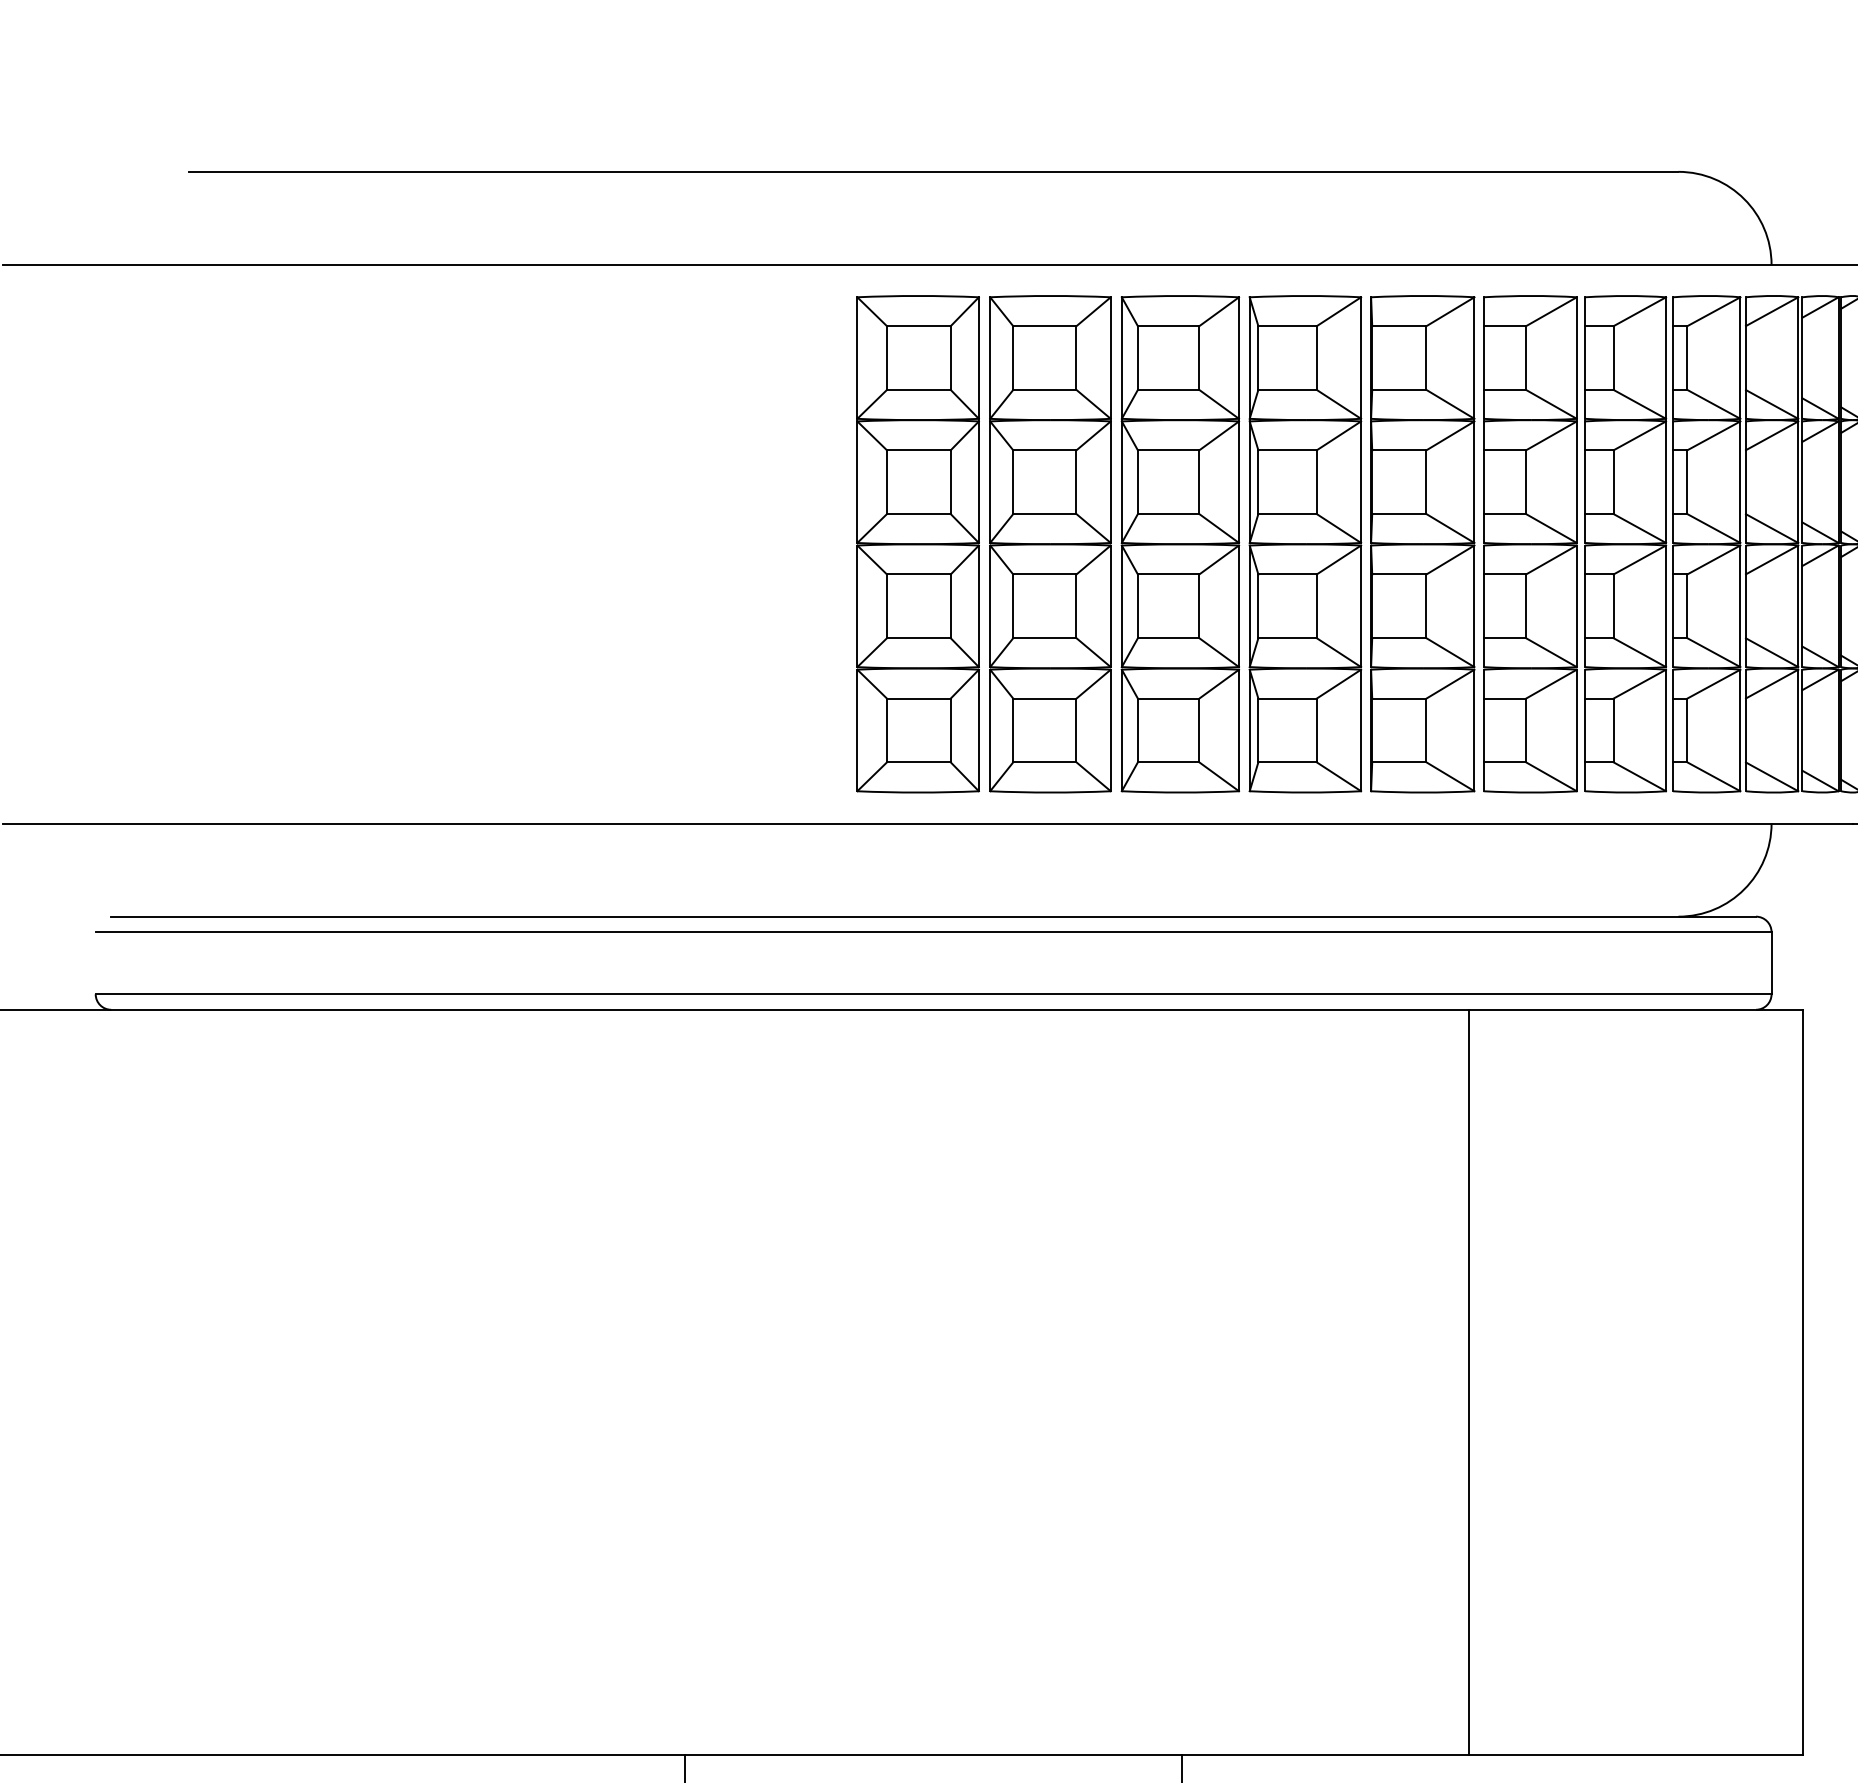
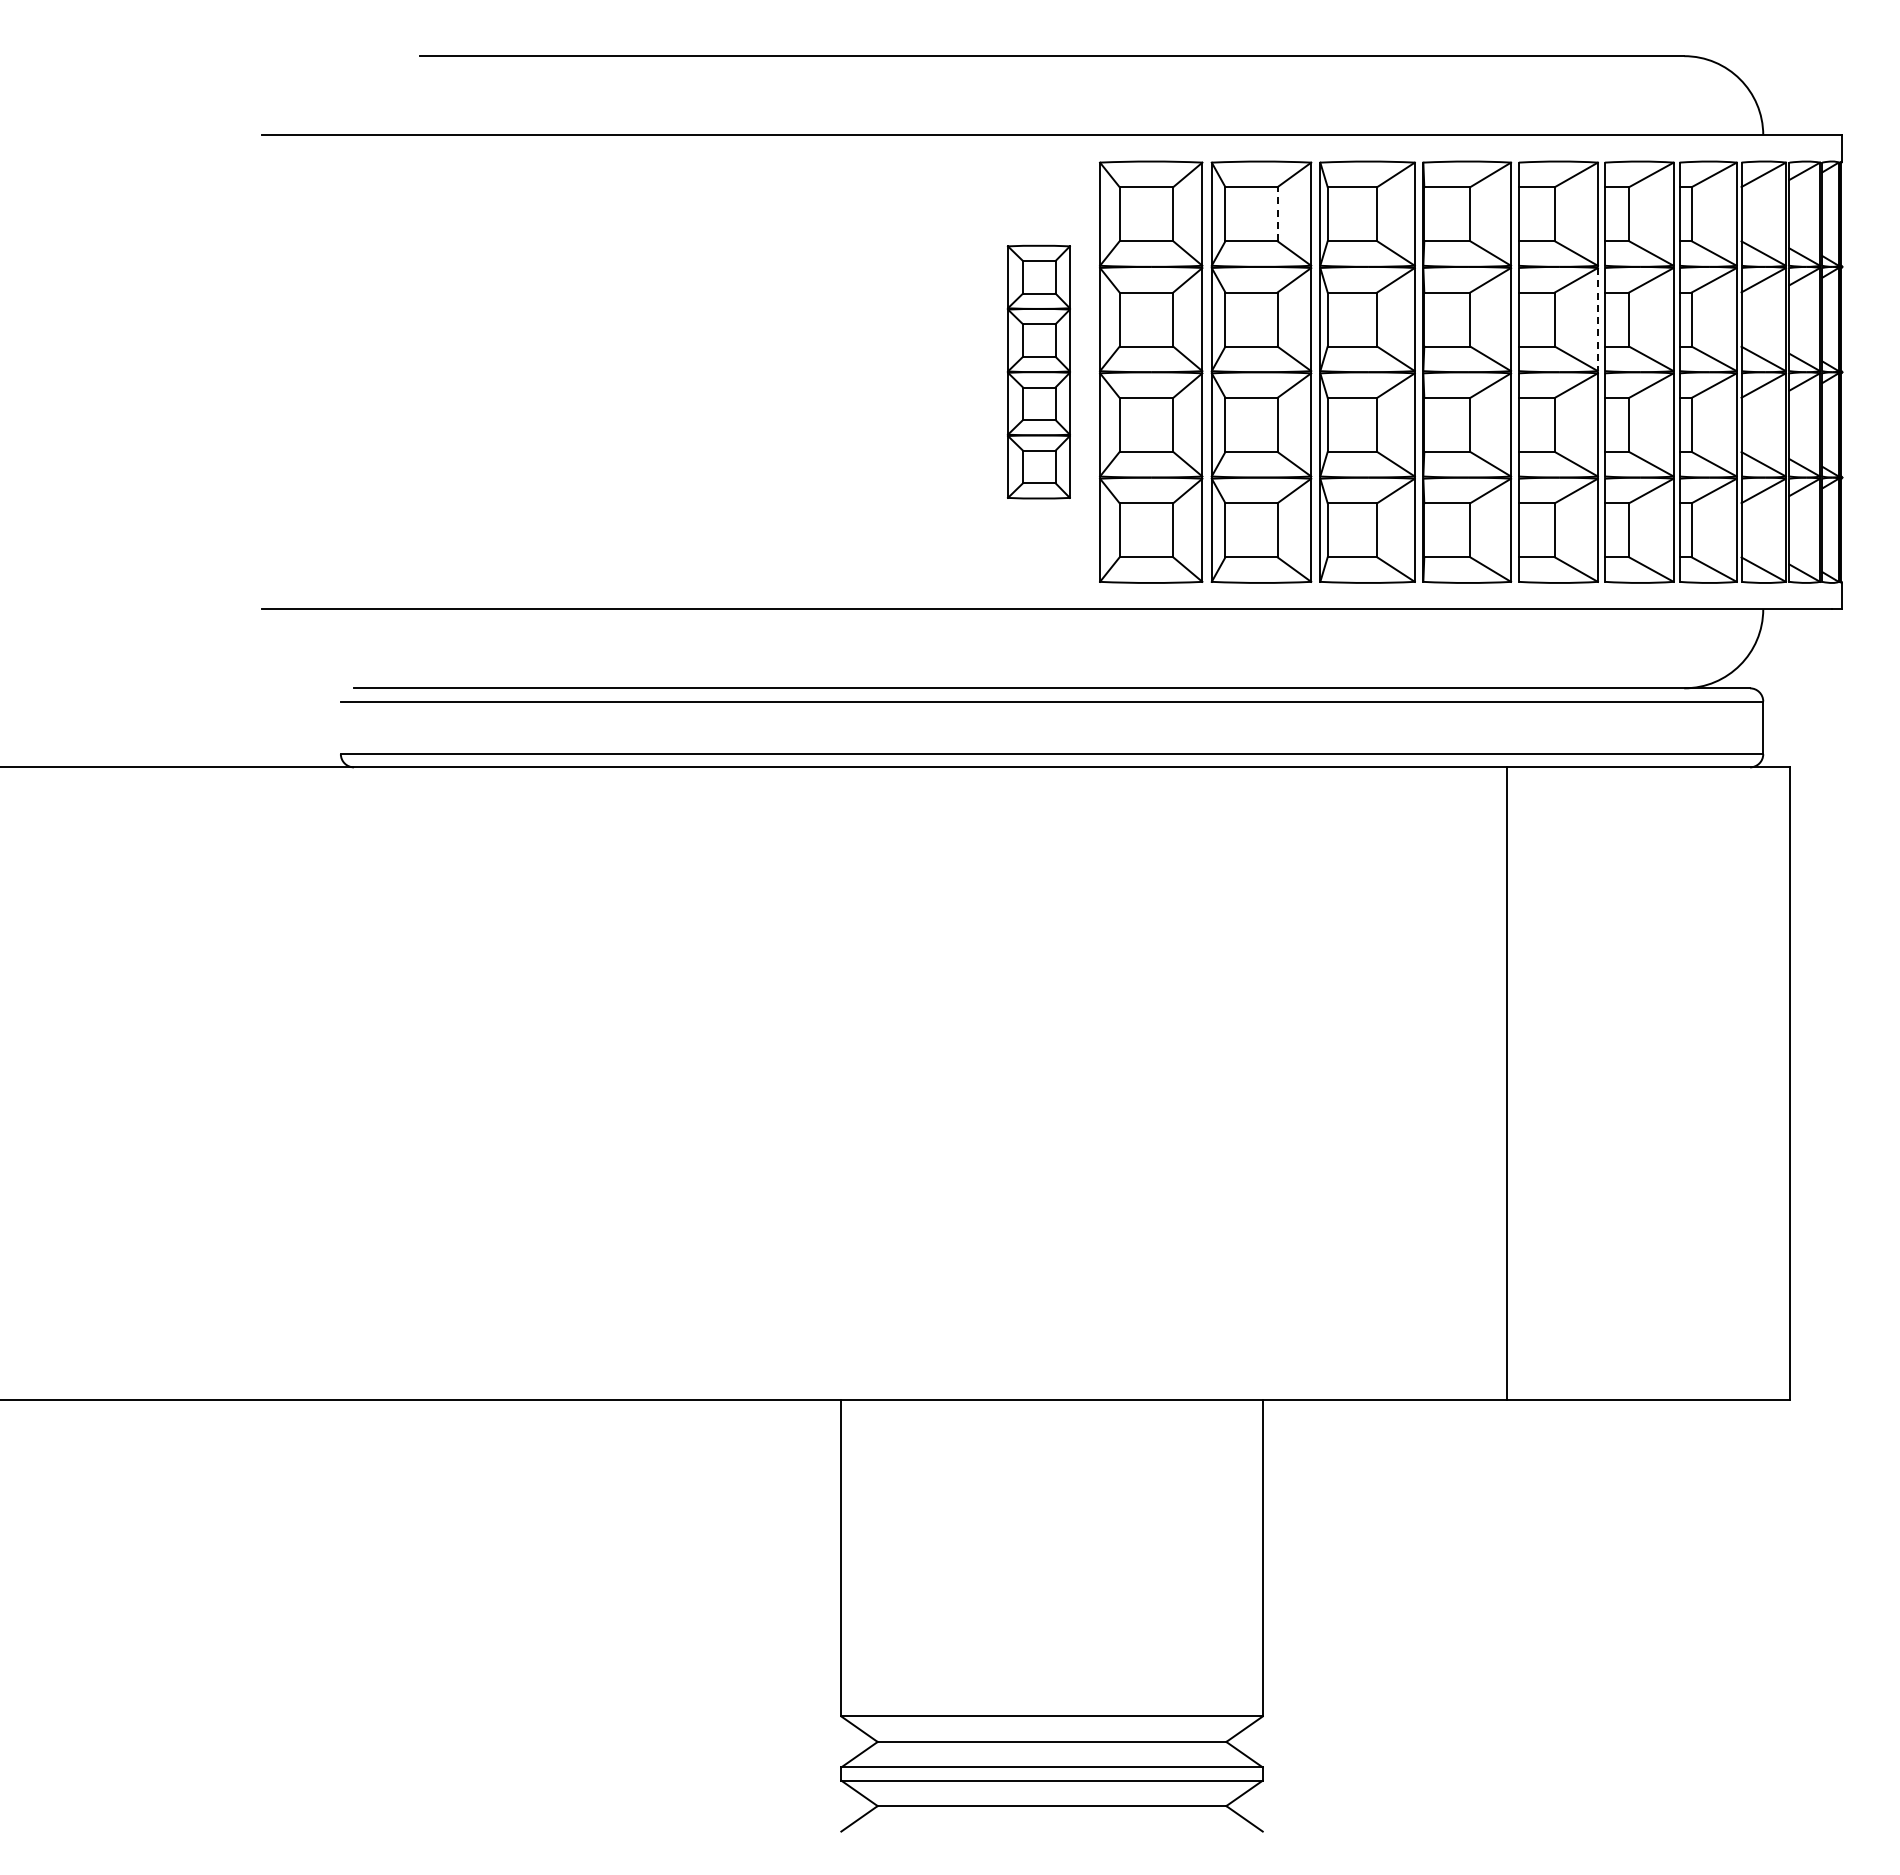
line: (1199, 357) -> (1277, 213), solid -> dashed
line: (1576, 482) -> (1597, 319), solid -> dashed
part: (917, 543) -> (1038, 371), size x0.6

